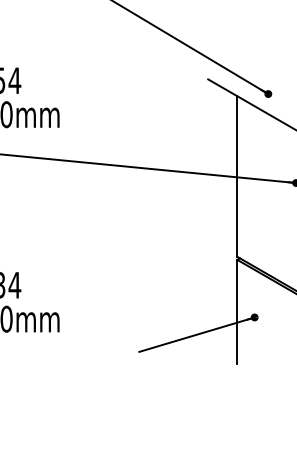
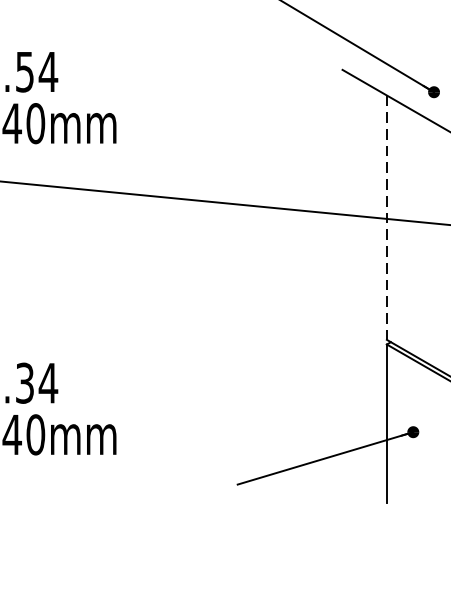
line: (237, 177) -> (387, 219), solid -> dashed

